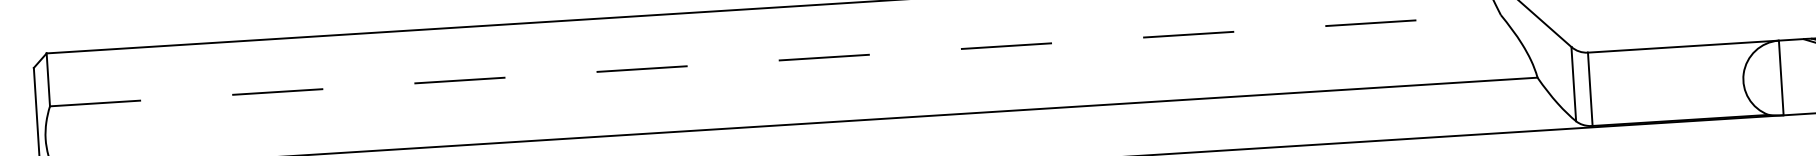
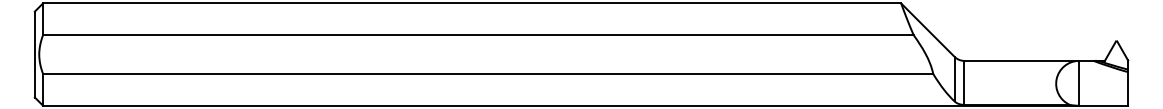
line: (775, 61) -> (478, 35), dashed -> solid

